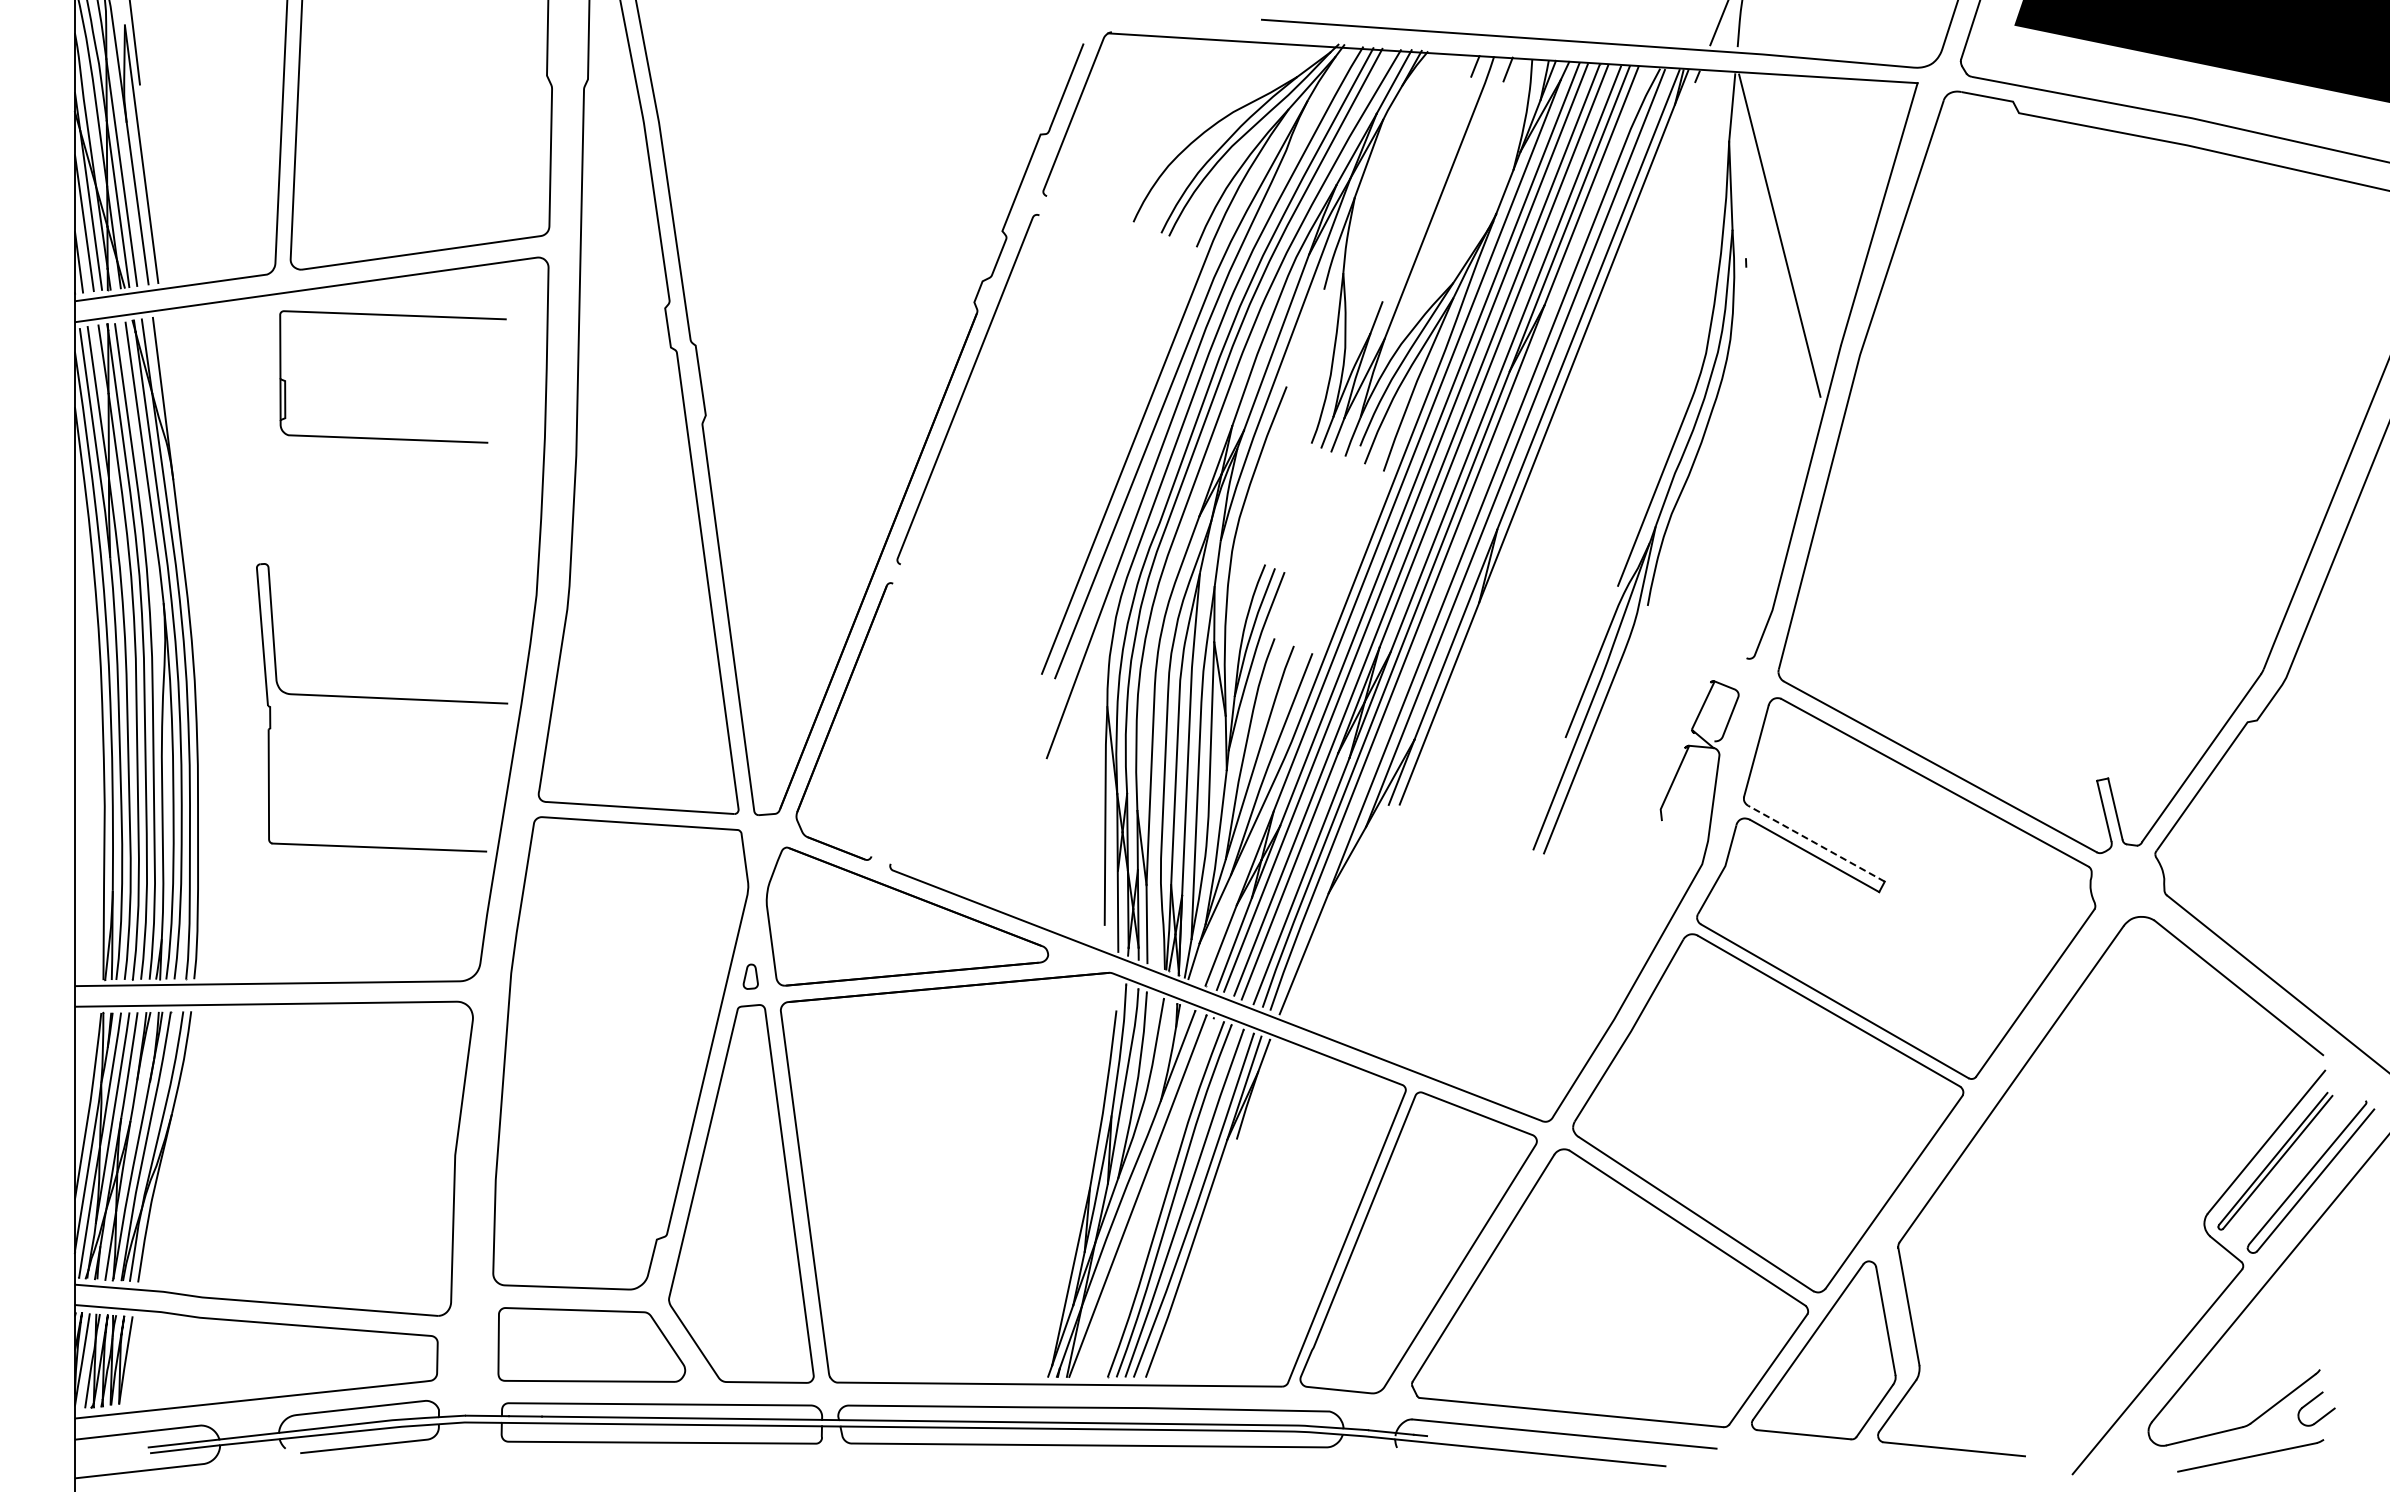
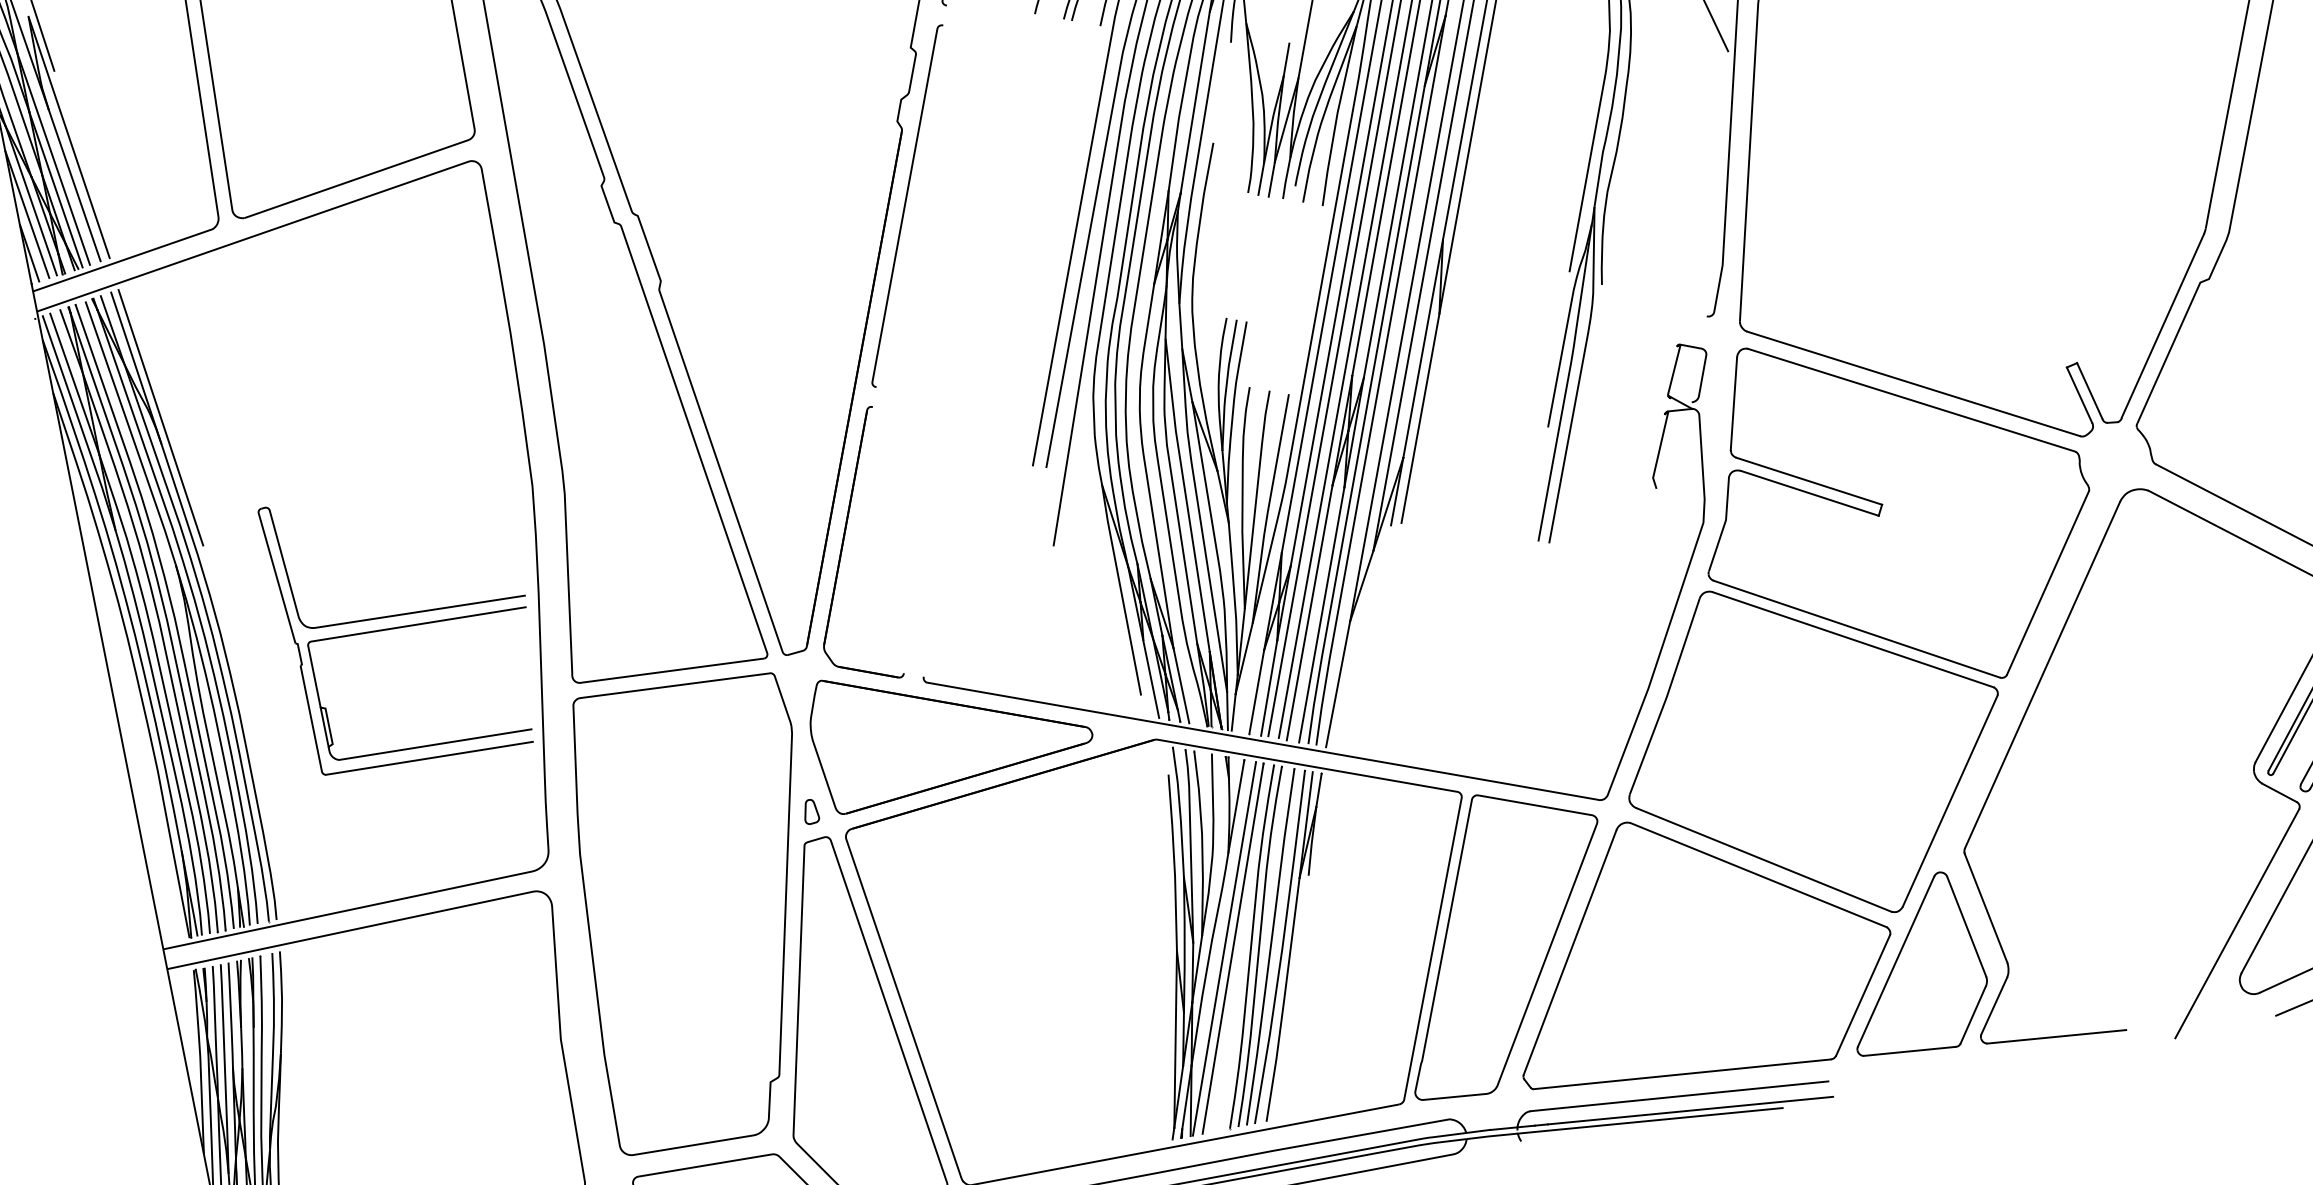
part: (392, 316) -> (416, 626), moved
line: (177, 452) -> (160, 417), added
line: (1816, 843) -> (1809, 481), dashed -> solid
line: (1146, 1197) -> (1232, 948), added
line: (1572, 1450) -> (1690, 1110), added

